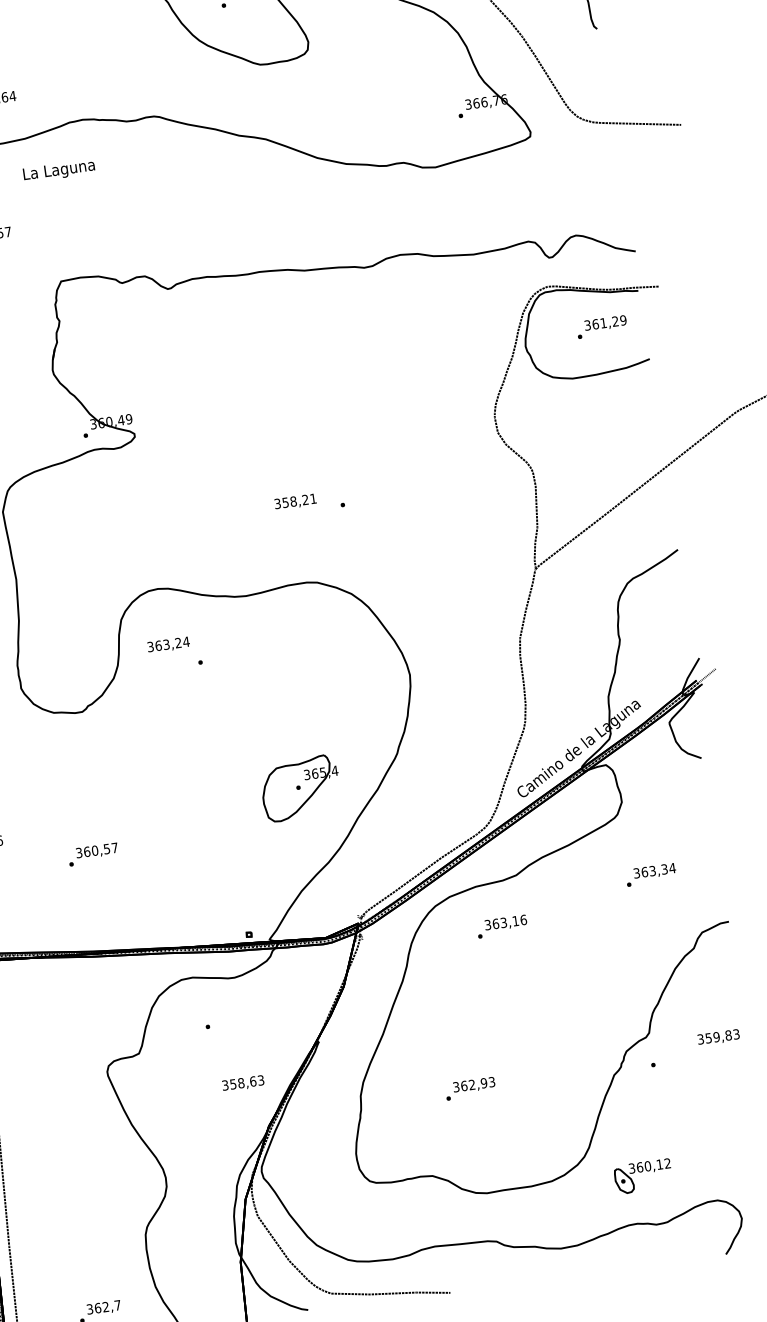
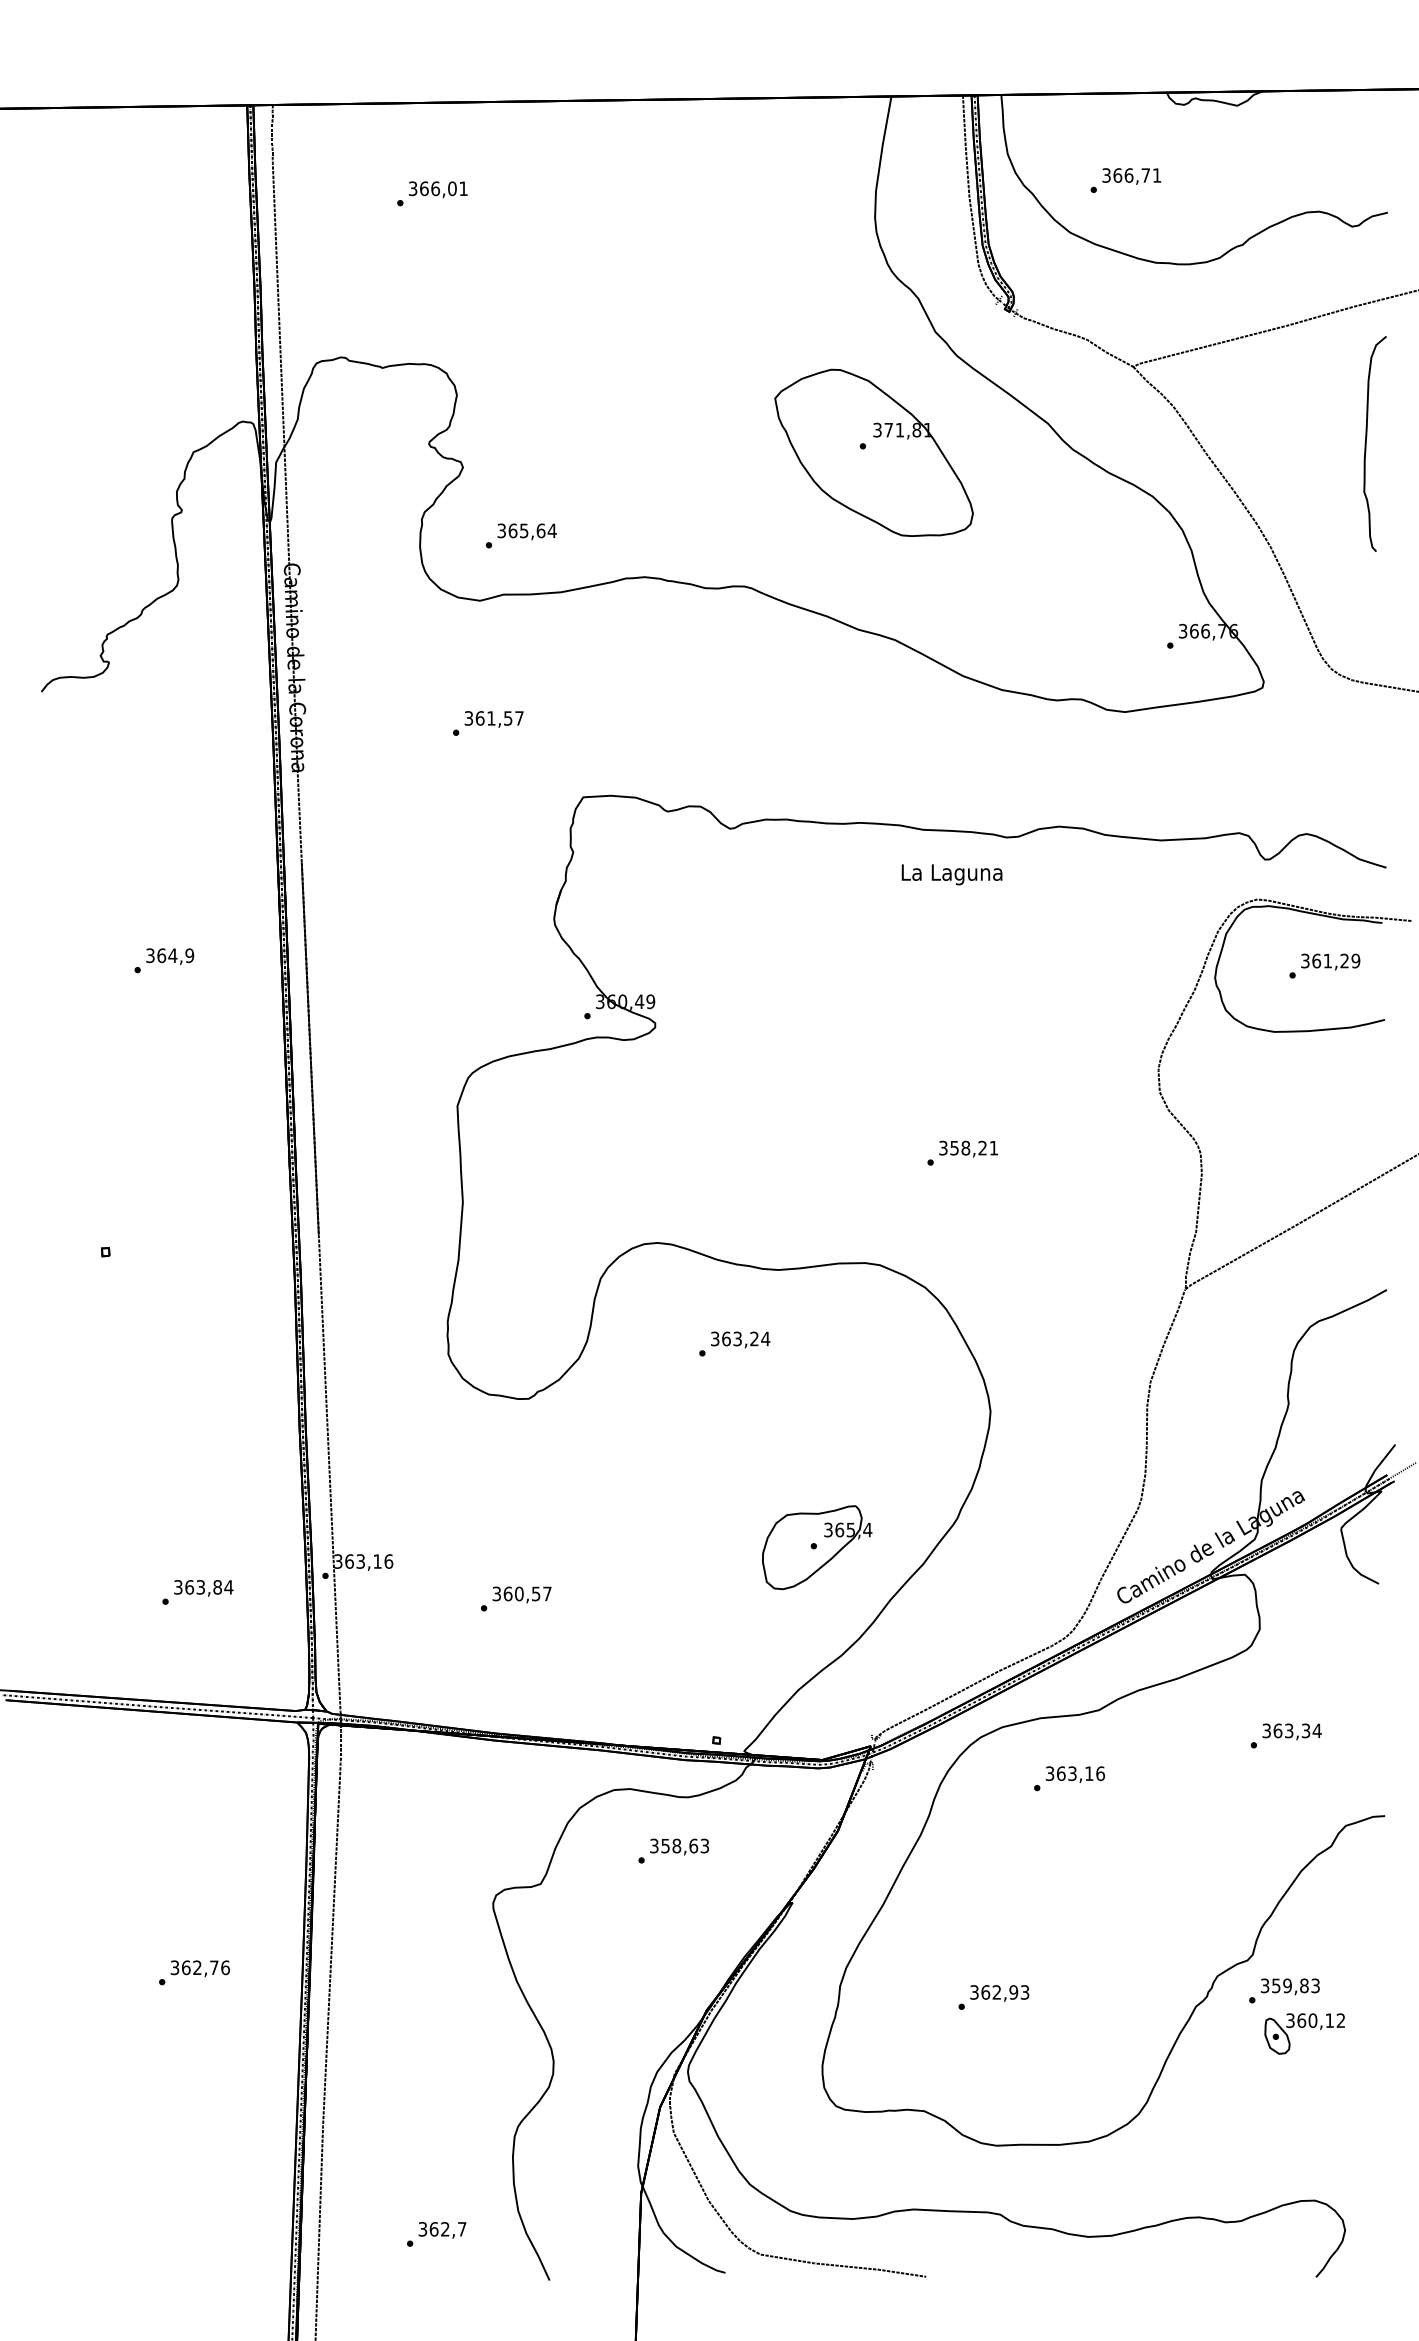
text: (58, 170) -> (951, 874), moved
text: (295, 501) -> (968, 1148), moved
text: (168, 644) -> (740, 1339), moved
text: (718, 1037) -> (1289, 1986), moved
text: (243, 1083) -> (679, 1846), moved
part: (643, 1176) -> (1304, 2033), moved

